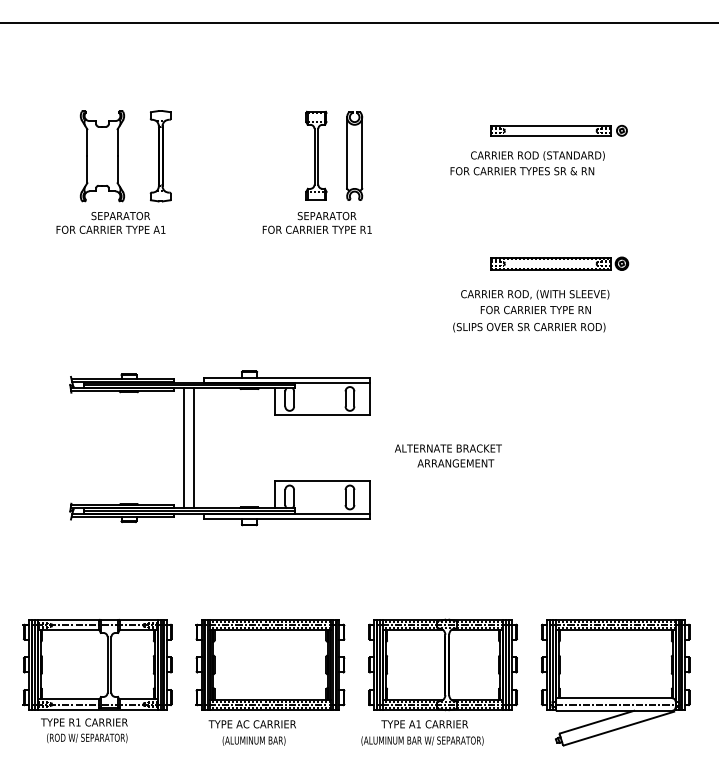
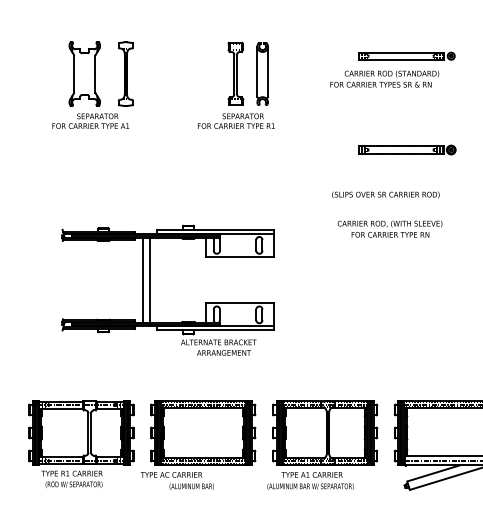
text: (535, 301) -> (390, 228), moved
text: (448, 455) -> (218, 347), moved
text: (251, 724) -> (170, 475), moved

